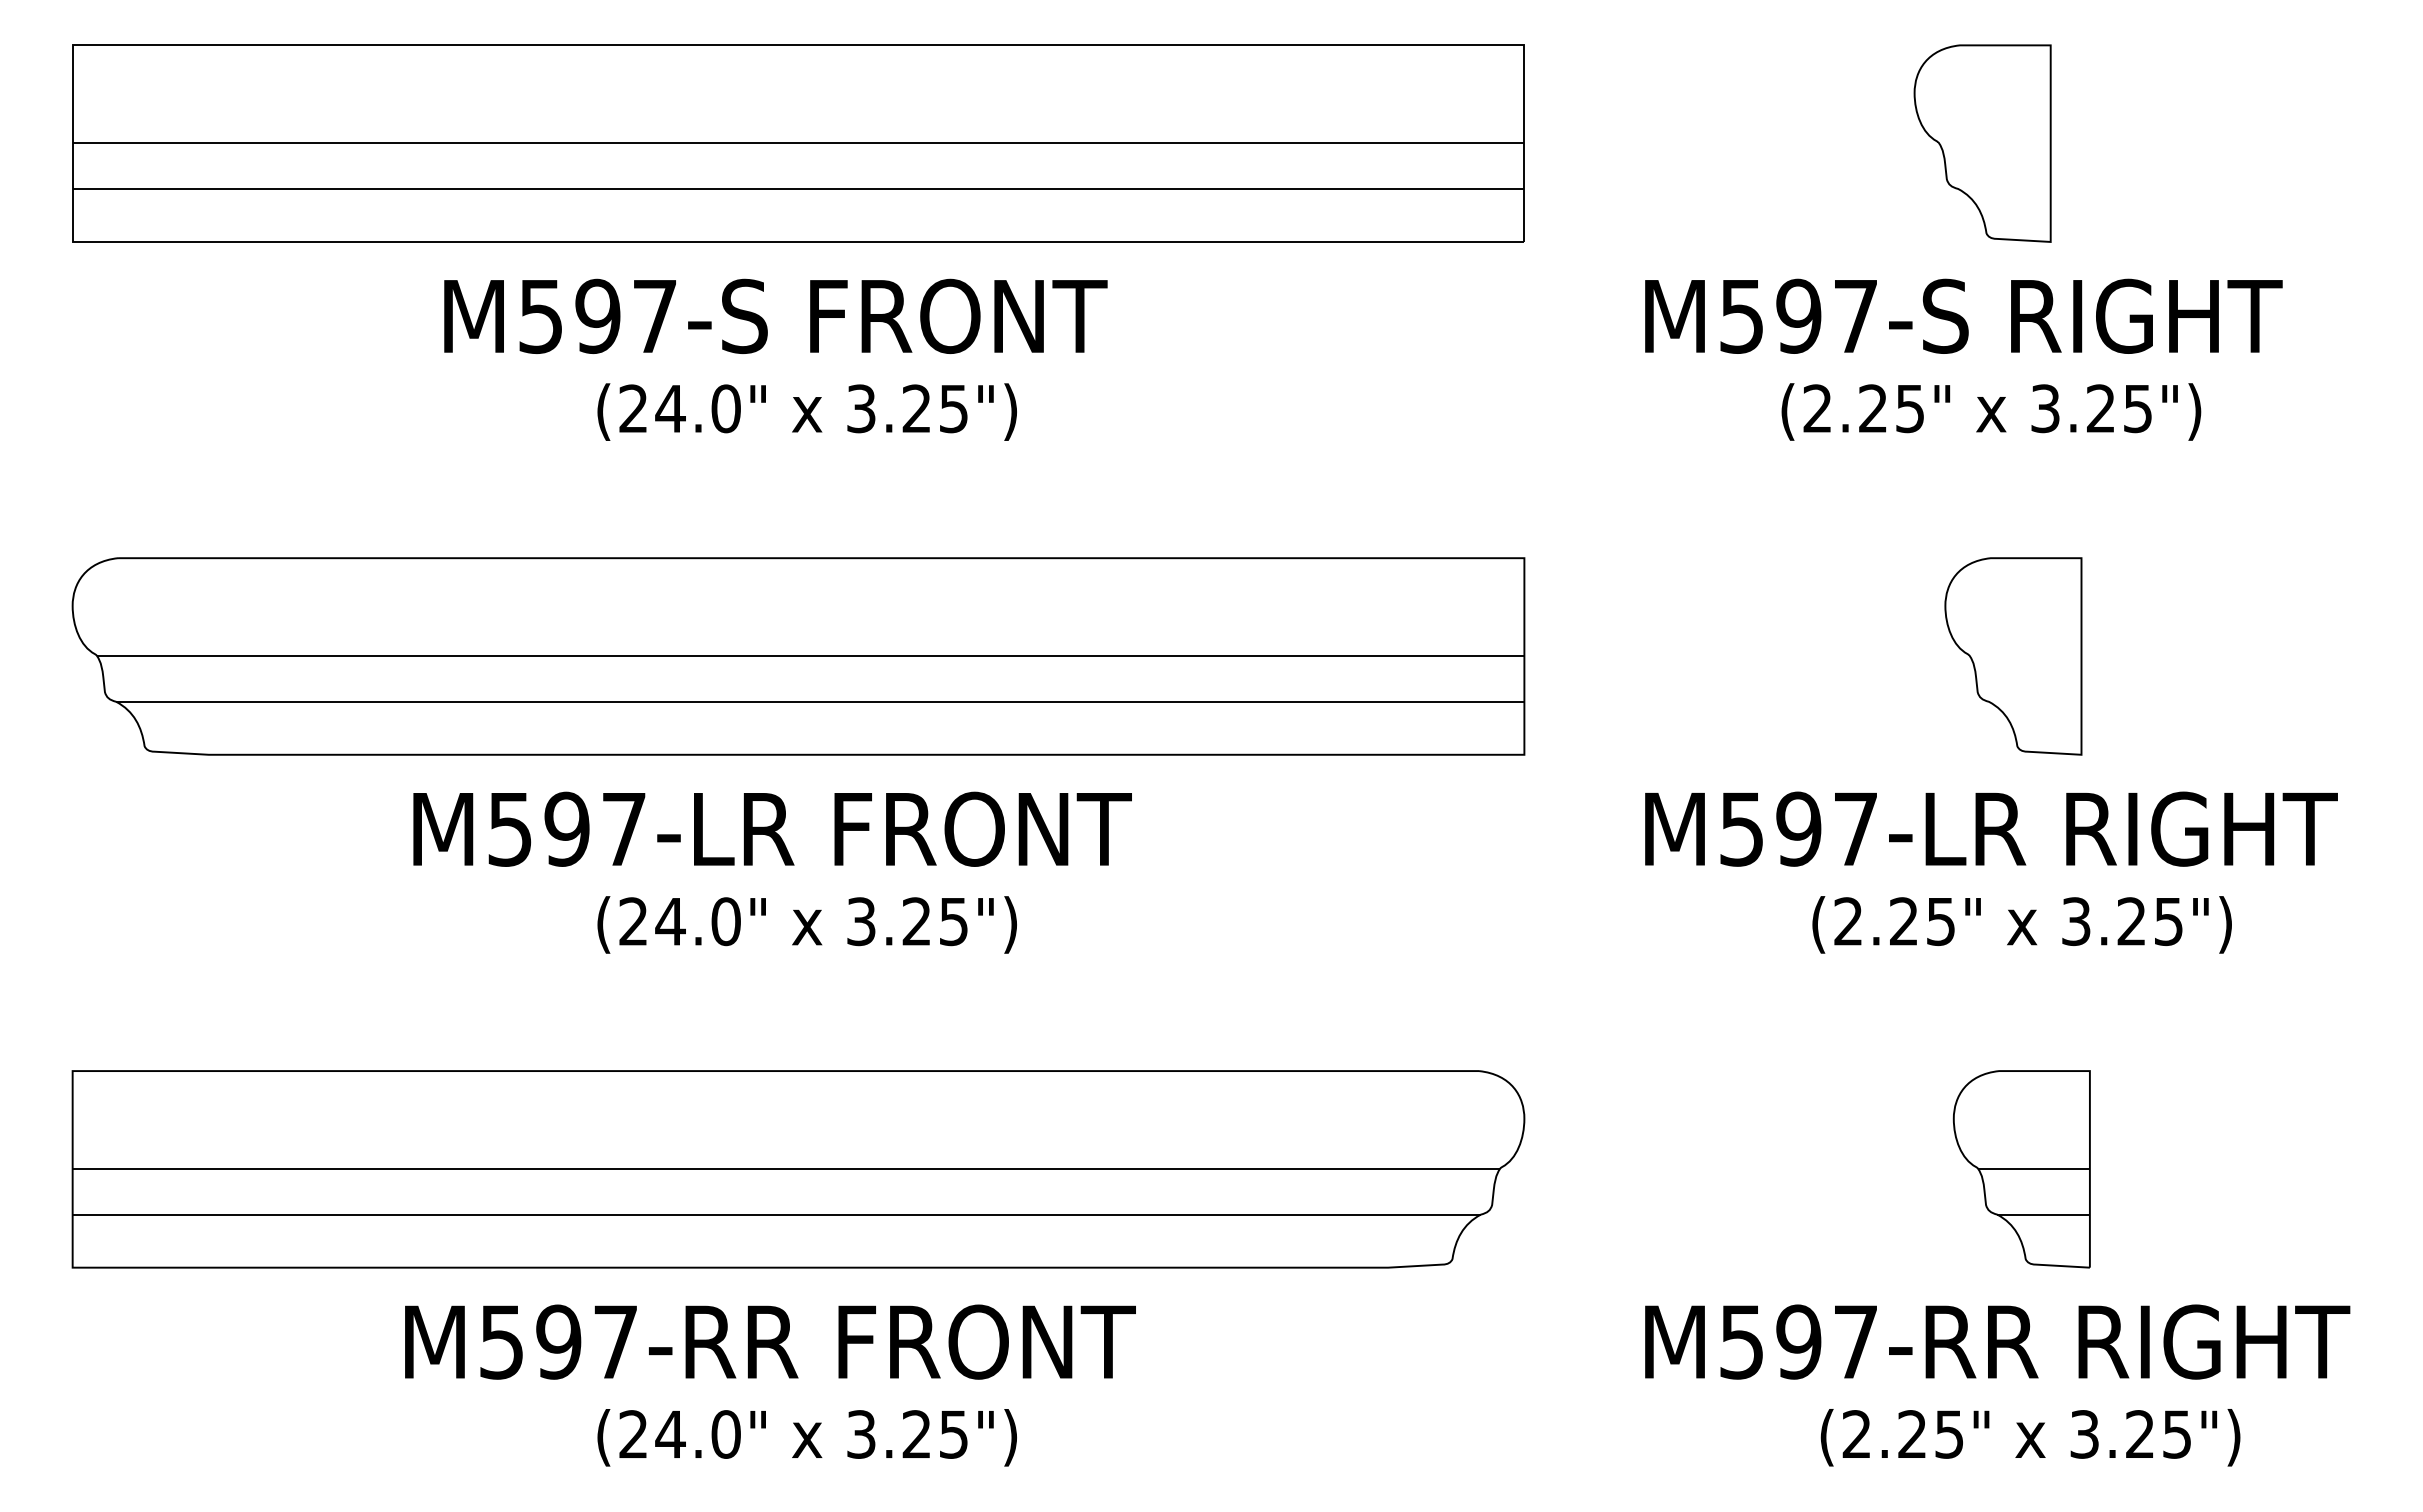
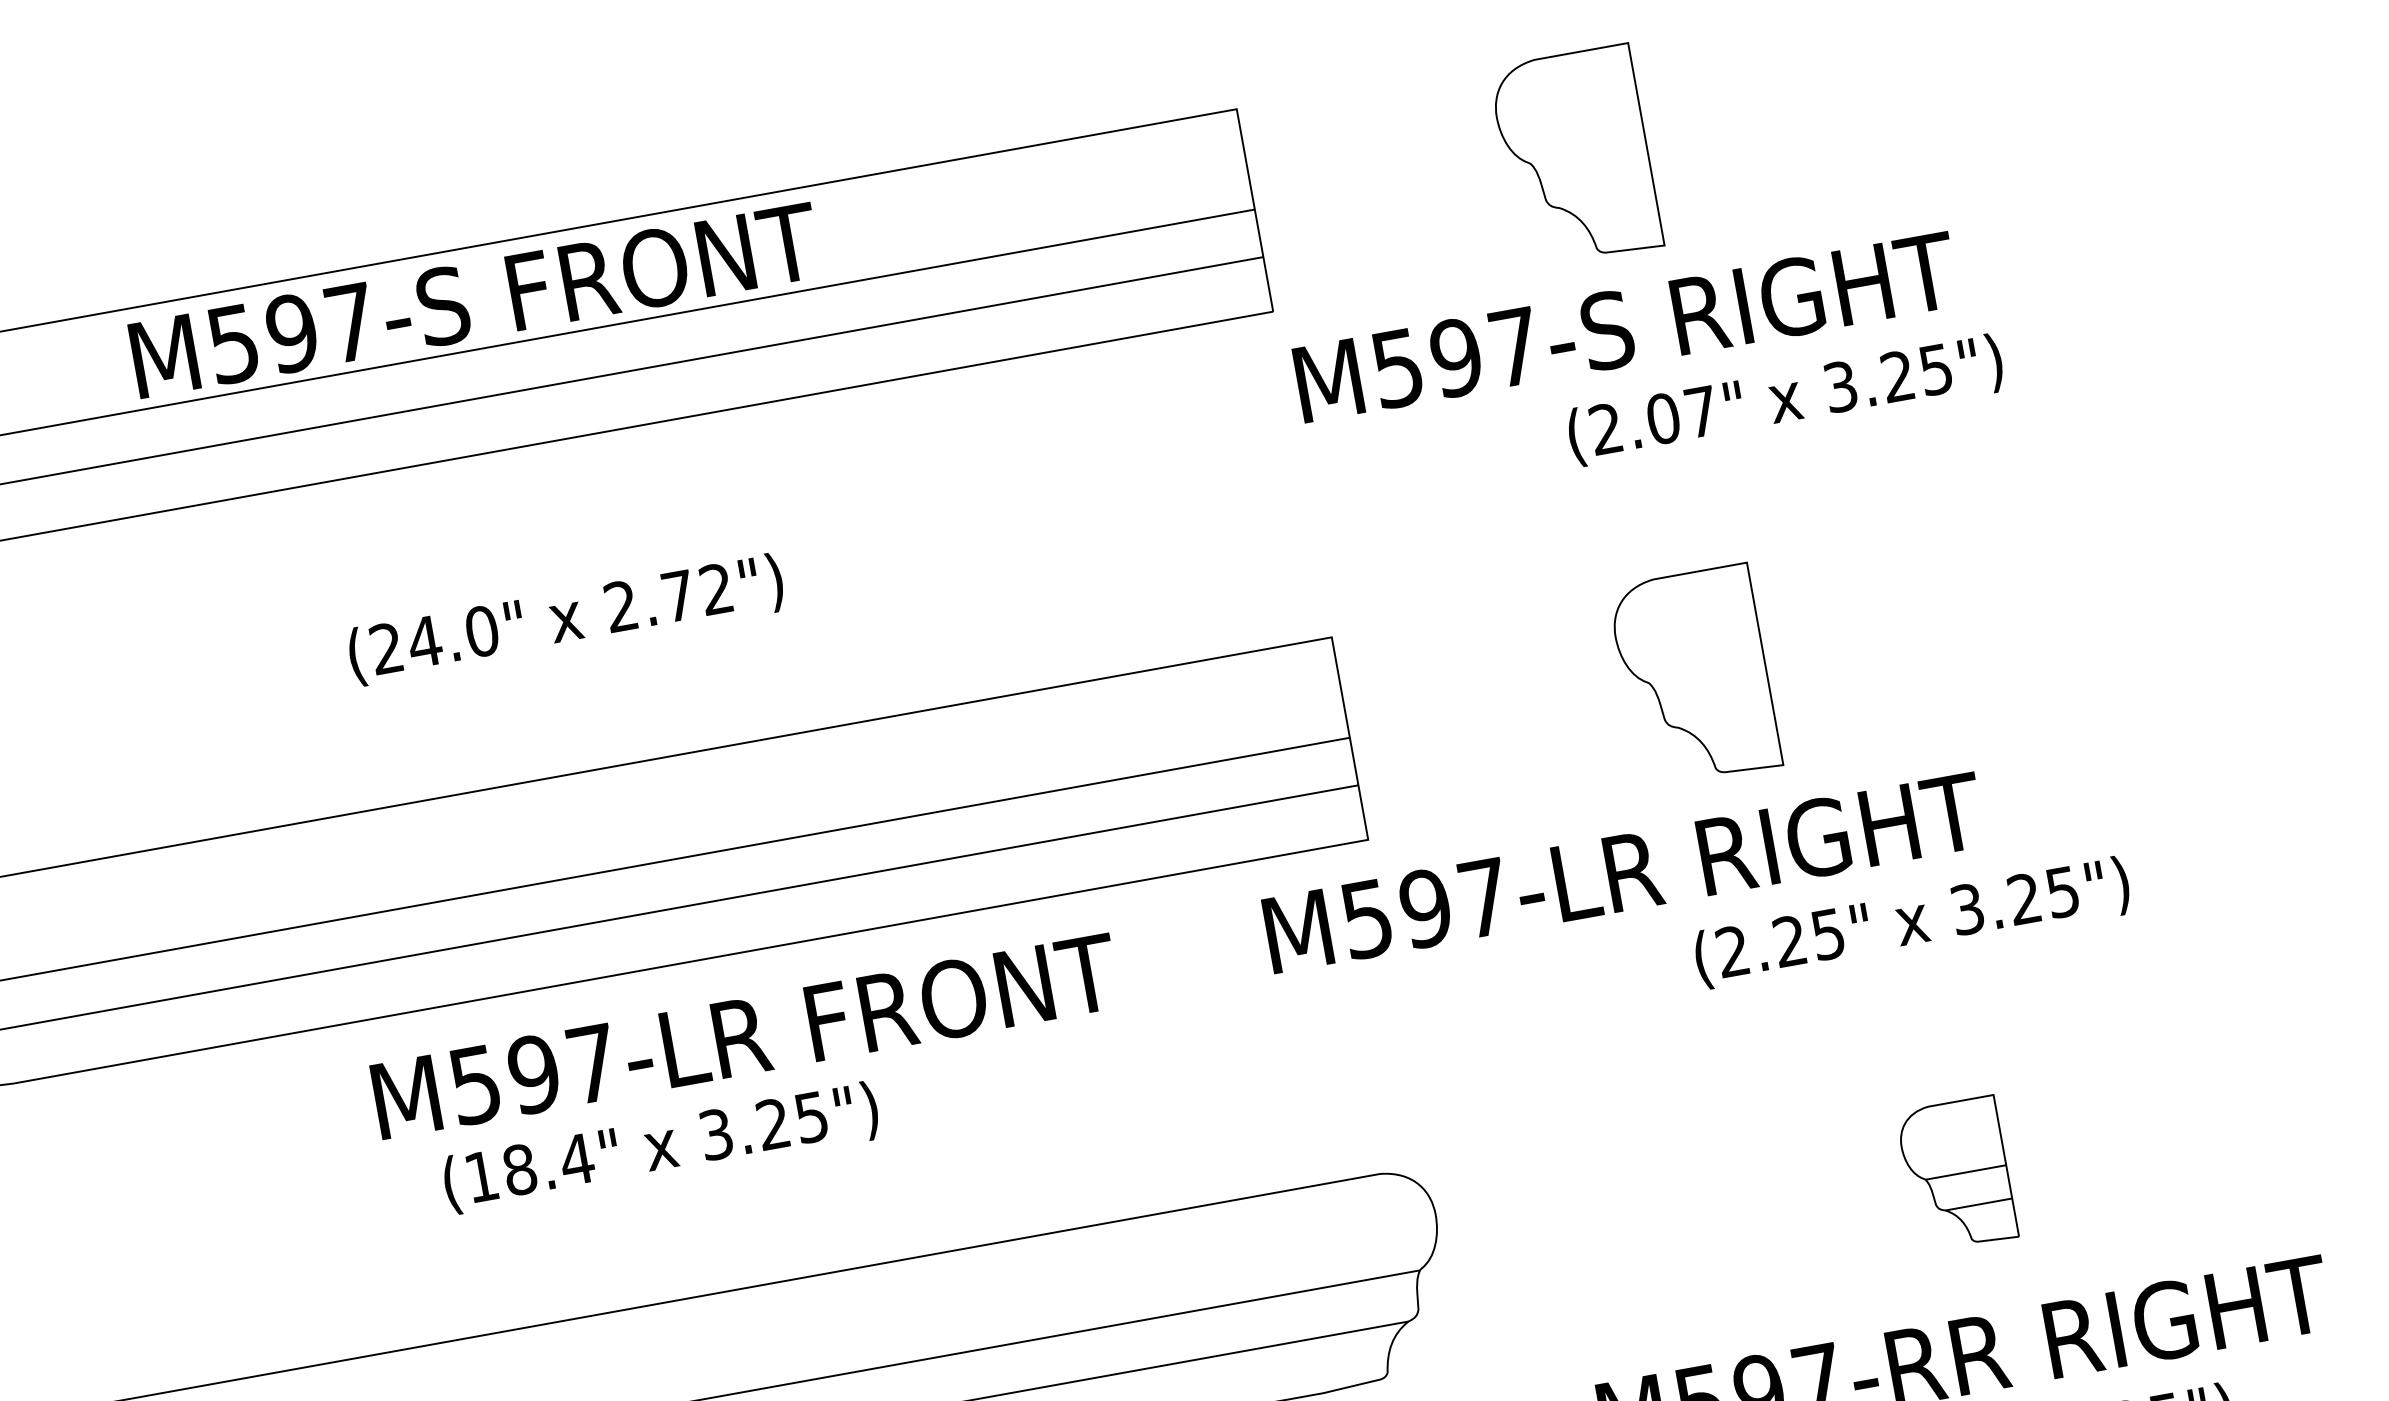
part: (1982, 143) -> (1576, 156), moved
text: (775, 315) -> (474, 299), moved
text: (1963, 315) -> (1625, 326), moved
text: (907, 408) -> (668, 597), 3.25") -> 2.72")
text: (1890, 408) -> (1681, 415), (2.25" -> (2.07"
part: (2013, 656) -> (1695, 676), moved
text: (772, 828) -> (745, 1035), moved
text: (1991, 828) -> (1624, 872), moved
text: (680, 921) -> (530, 1167), (24.0" -> (18.4"
part: (2021, 1169) -> (1957, 1174), size x0.7

